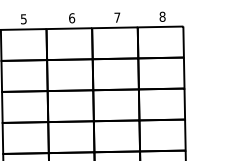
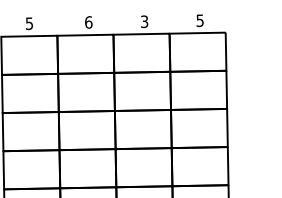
text: (162, 16) -> (200, 20), 8 -> 5
text: (117, 17) -> (144, 21), 7 -> 3

